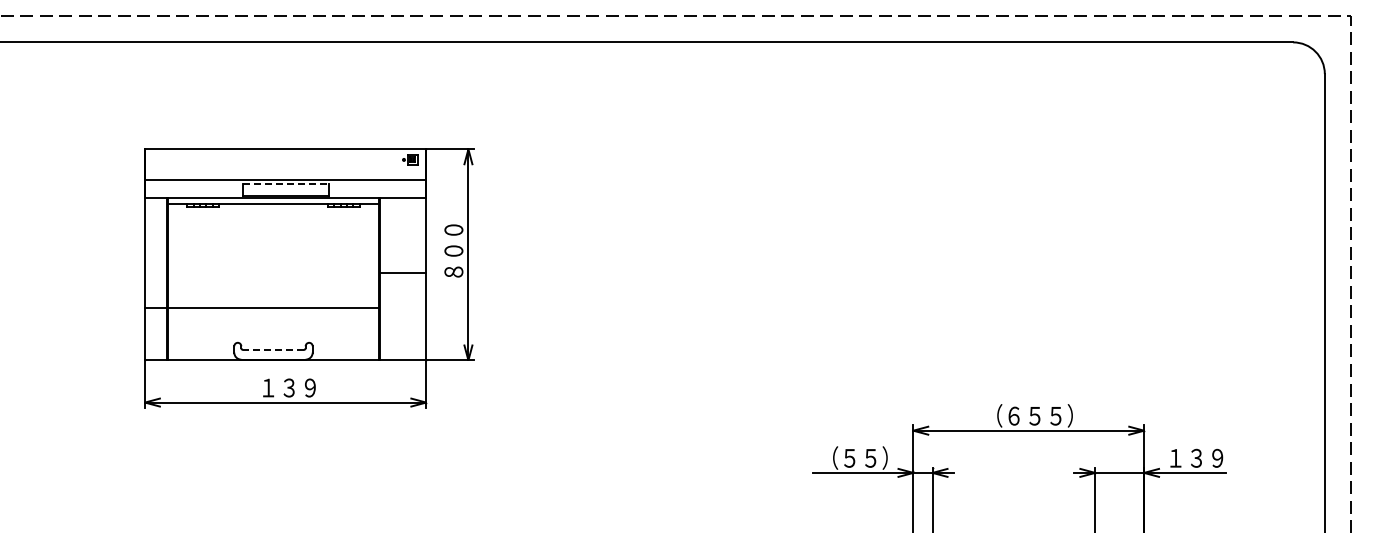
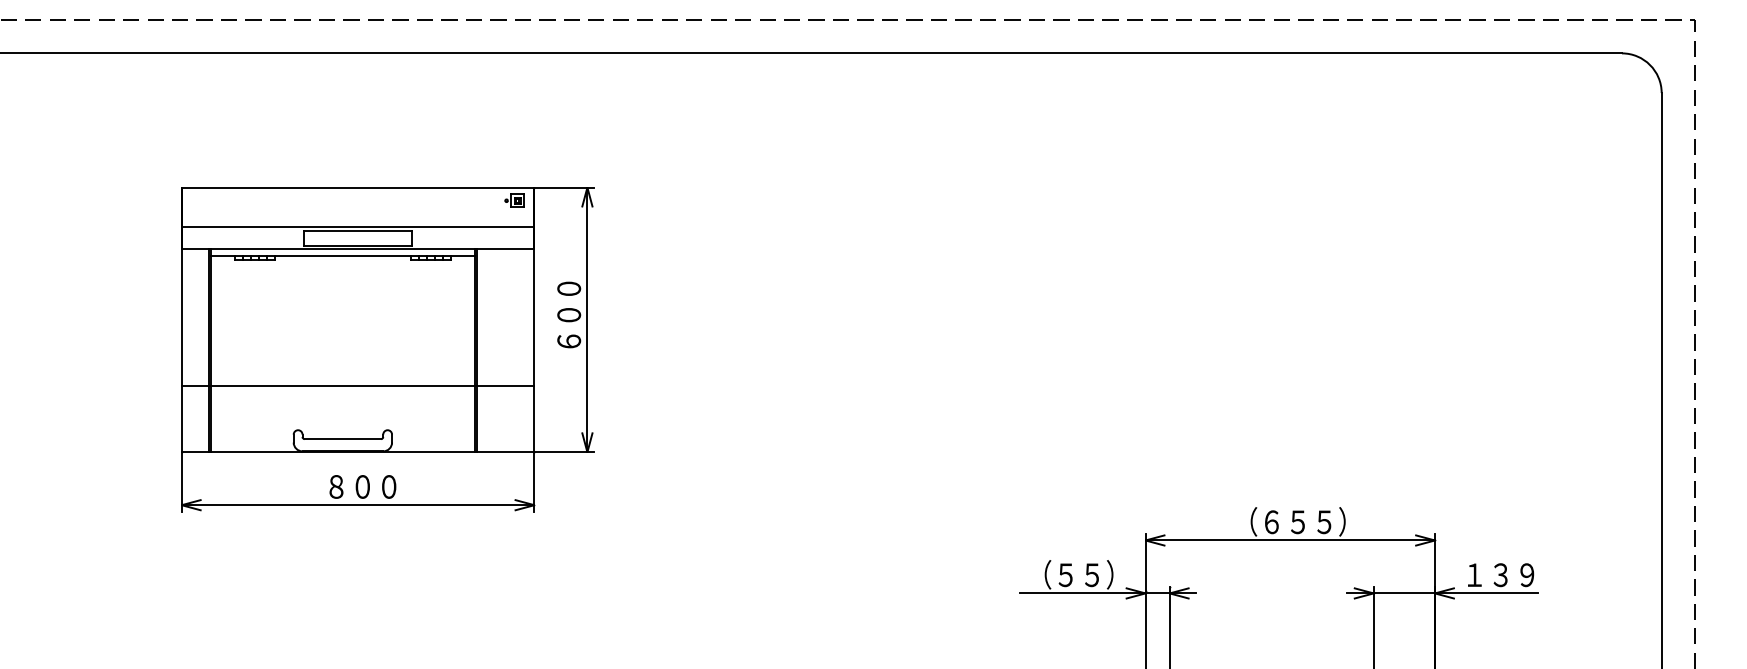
line: (286, 184) -> (359, 231), dashed -> solid
text: (453, 271) -> (568, 340), ８００ -> ６００
line: (403, 272) -> (505, 385), moved
line: (273, 349) -> (342, 438), dashed -> solid
text: (288, 387) -> (361, 486), １３９ -> ８００

